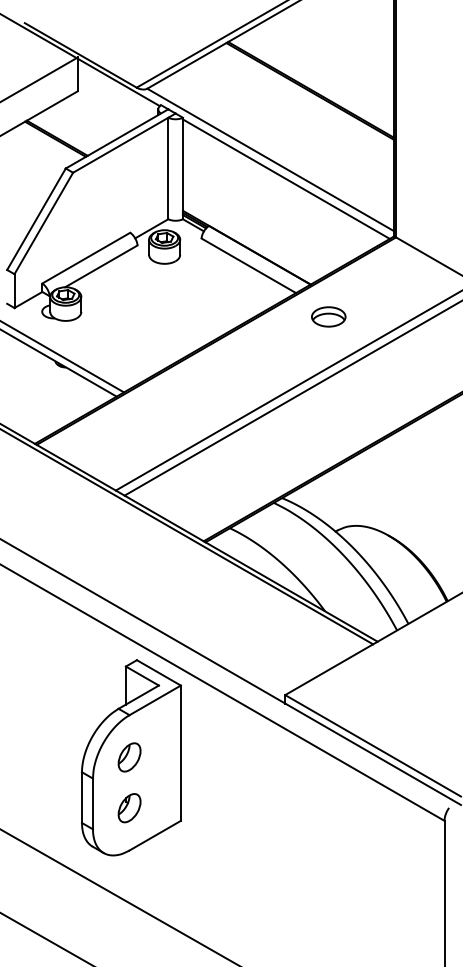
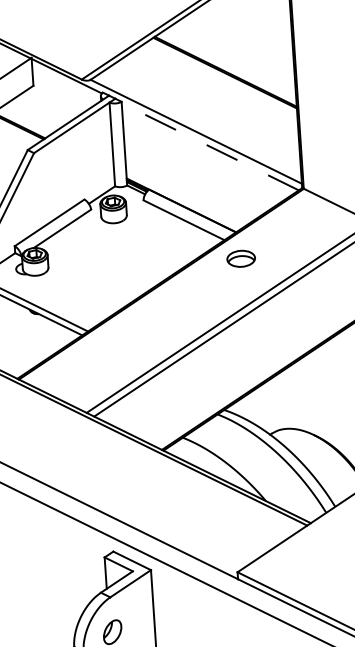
line: (285, 178) -> (209, 146), solid -> dashed
part: (328, 316) -> (240, 258), moved

